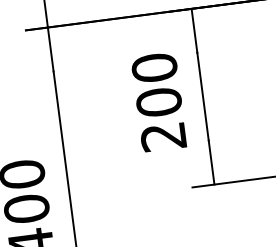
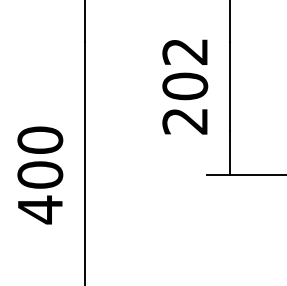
text: (154, 67) -> (185, 51), 200 -> 202

